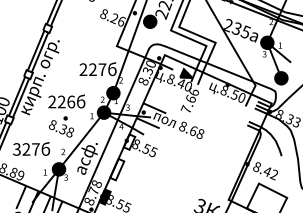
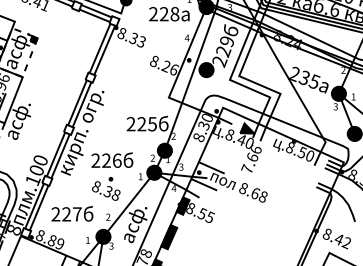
text: (102, 69) -> (152, 124), 227 -> 225
fill: (128, 141) -> (182, 205), added
text: (16, 149) -> (55, 214), 327 -> 227
fill: (117, 169) -> (169, 237), added

